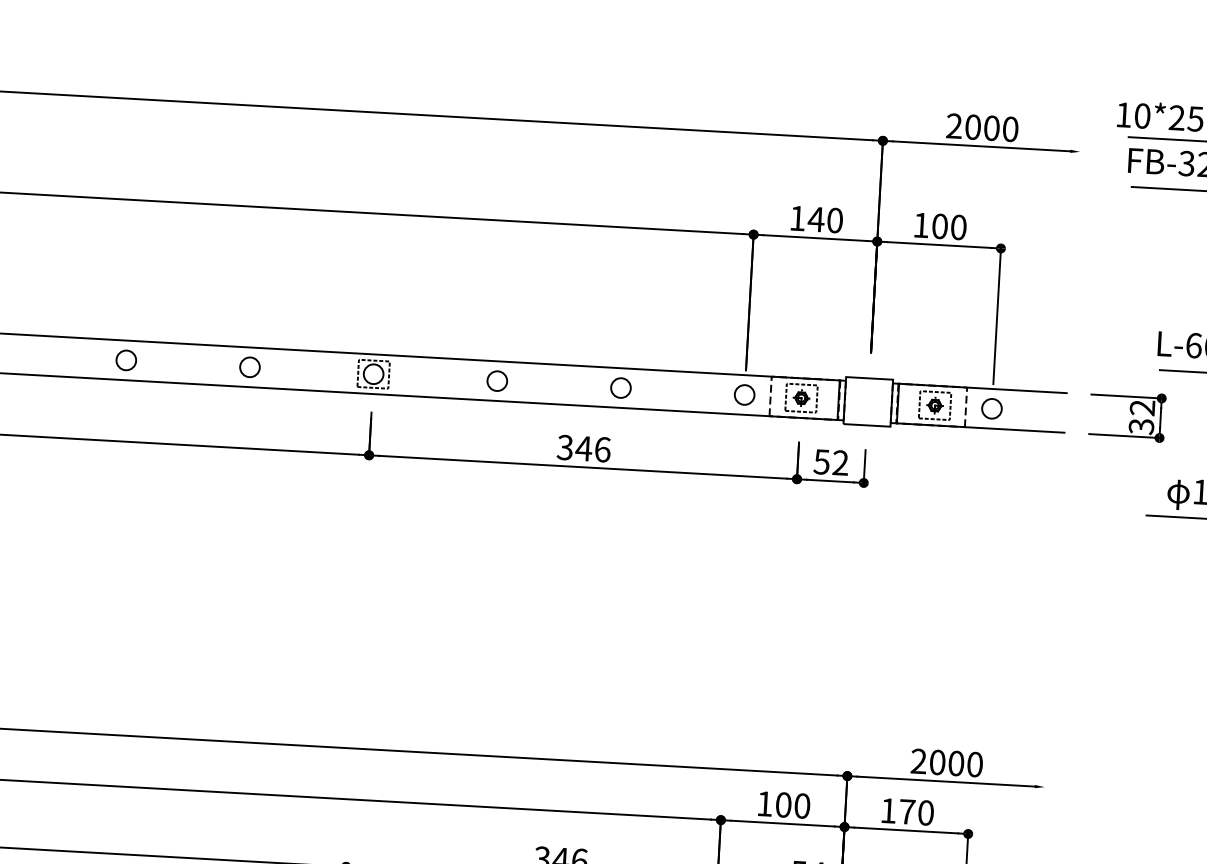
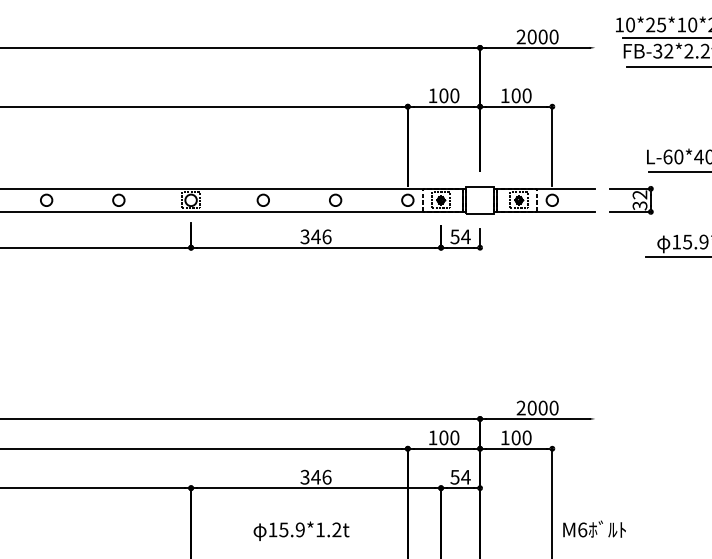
text: (815, 218) -> (443, 95), 140 -> 100
text: (839, 462) -> (465, 236), 52 -> 54
text: (906, 811) -> (515, 437), 170 -> 100

